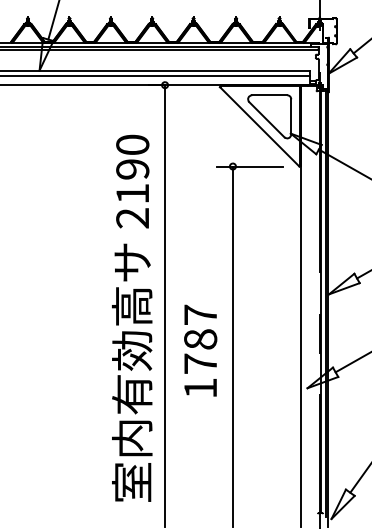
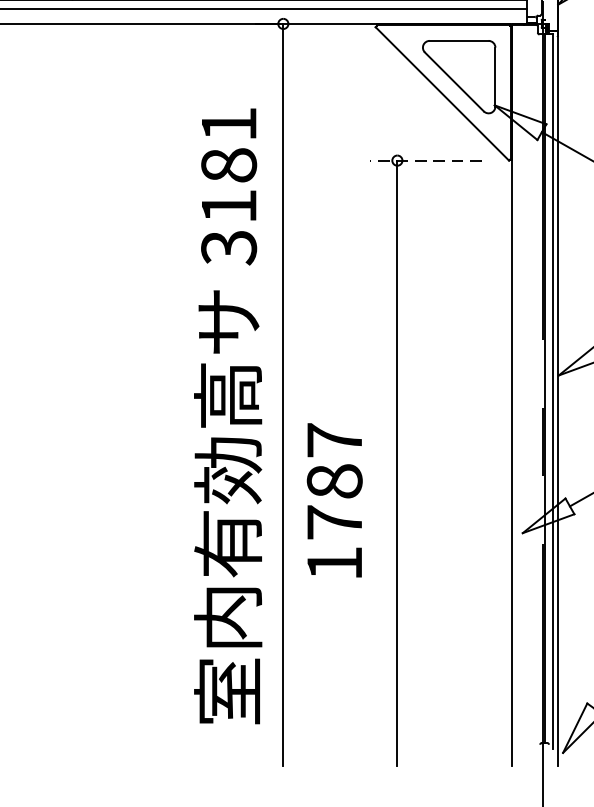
line: (249, 166) -> (425, 160), solid -> dashed
text: (132, 181) -> (228, 185), 2190 -> 3181
text: (200, 350) -> (334, 500), moved

